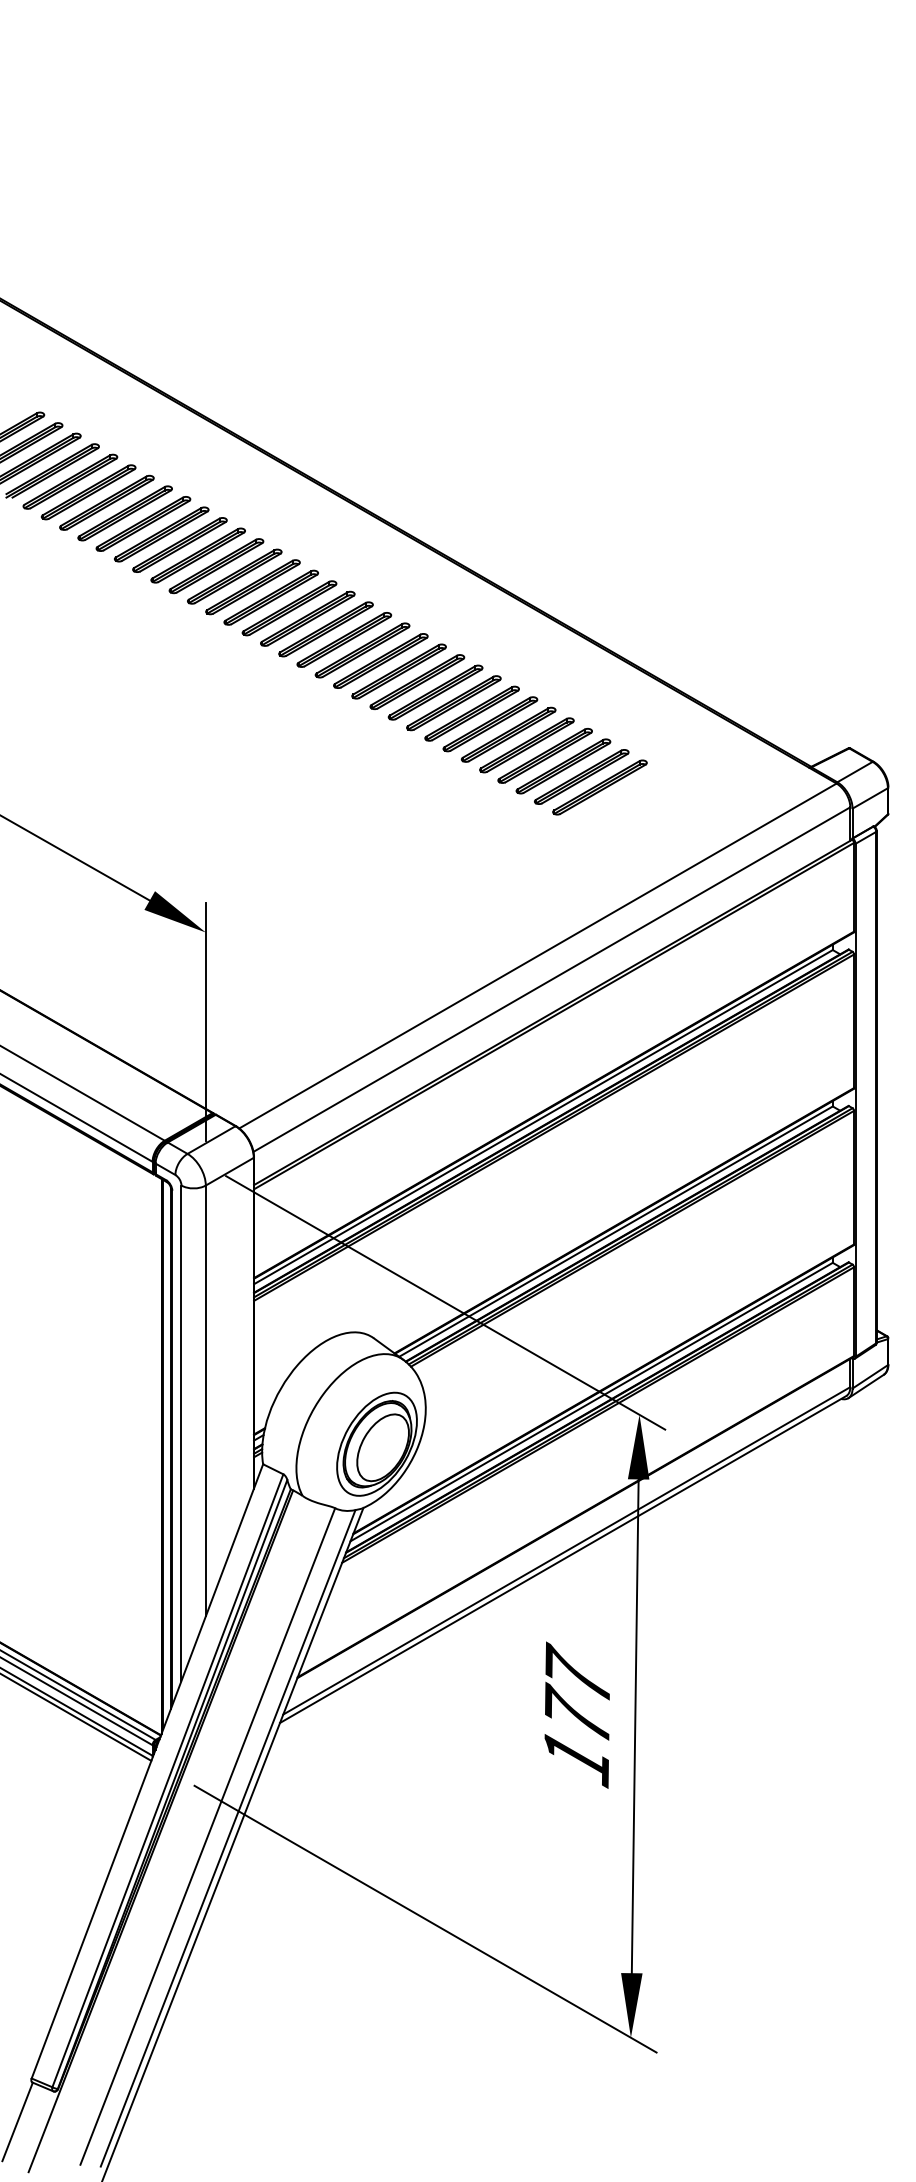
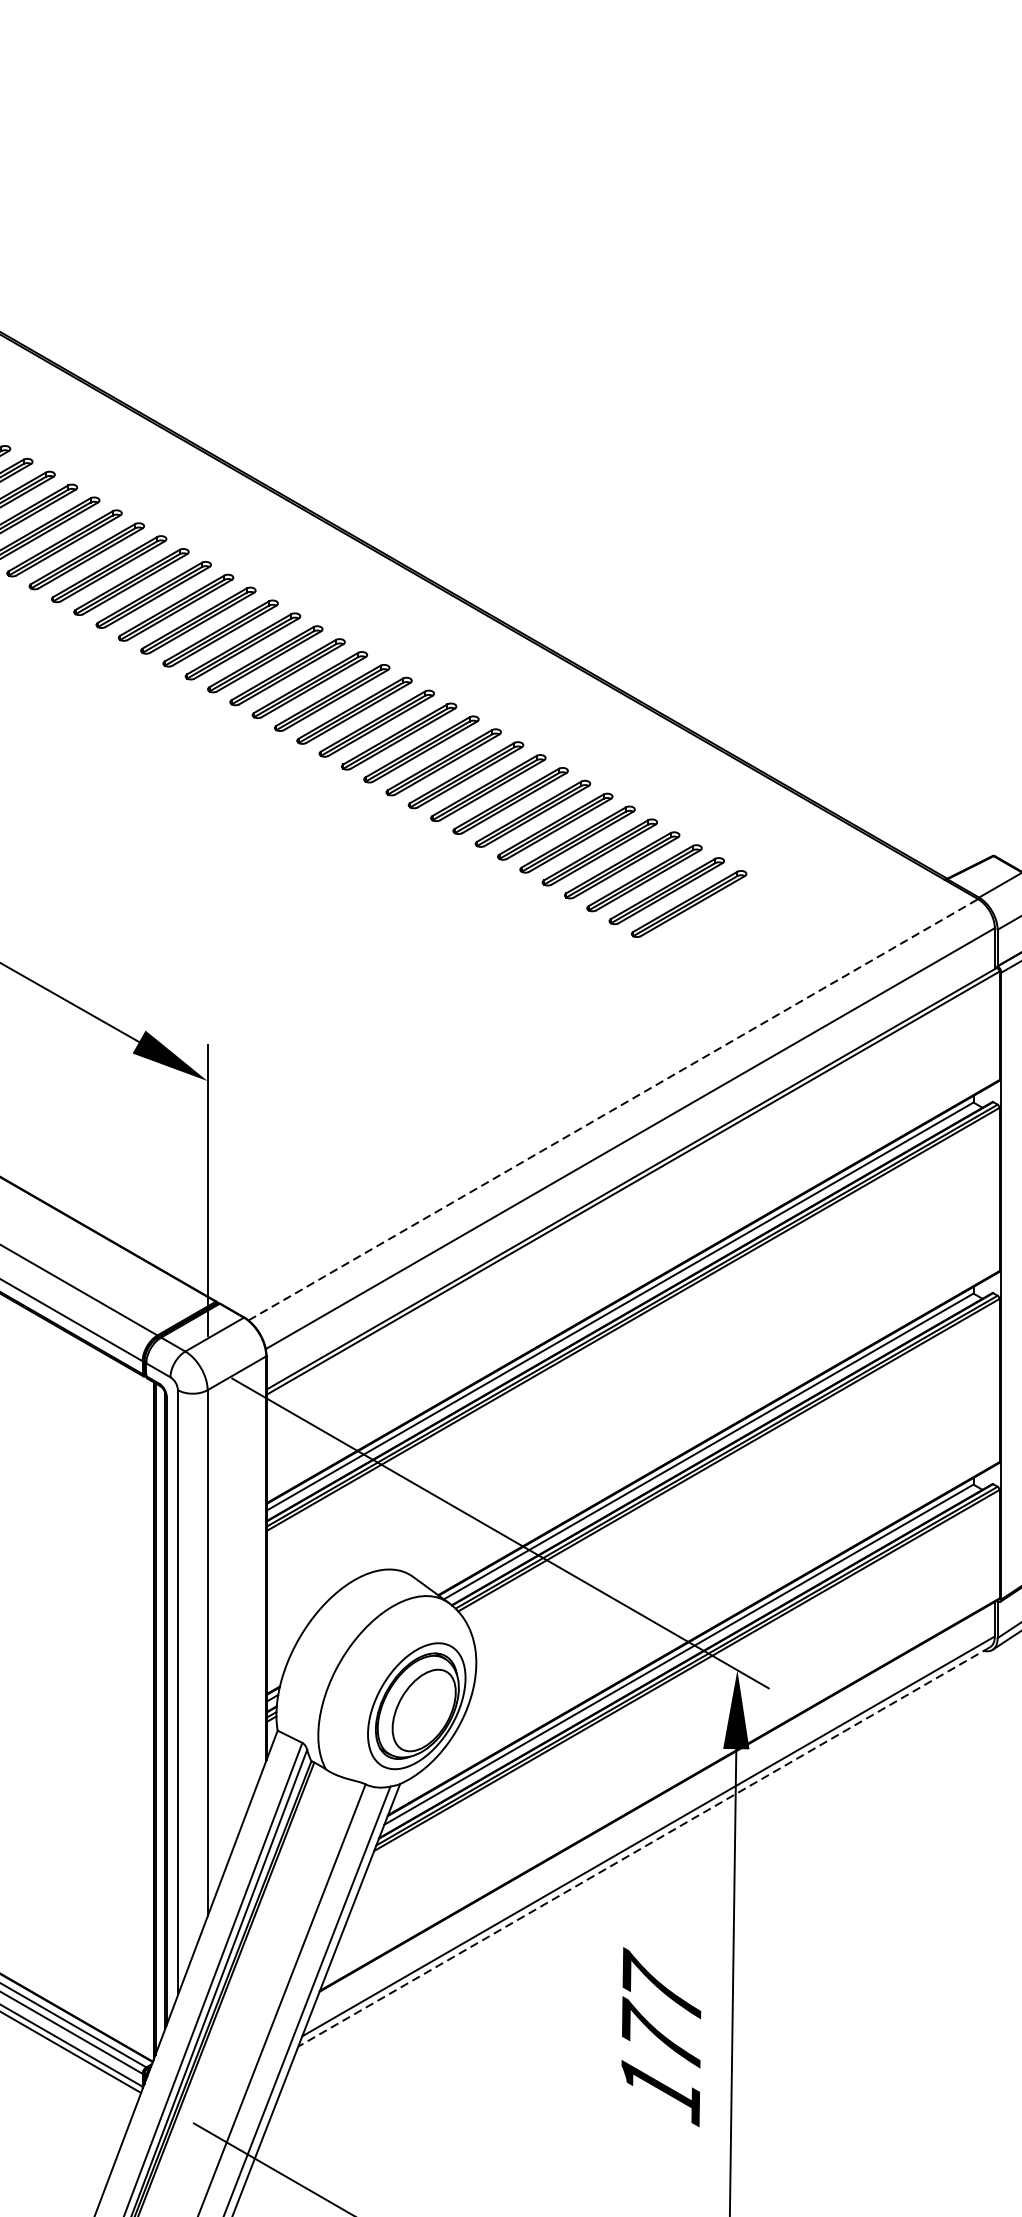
line: (537, 956) -> (612, 1110), solid -> dashed
line: (563, 1559) -> (644, 1846), solid -> dashed

